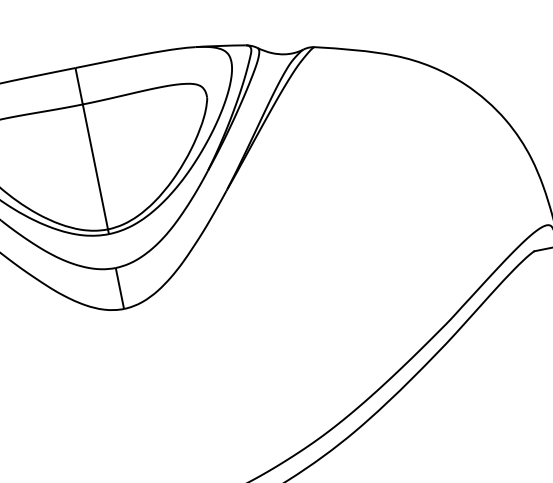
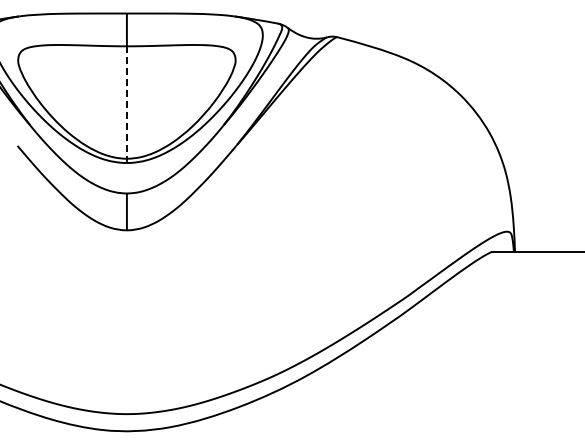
line: (95, 168) -> (126, 103), solid -> dashed

